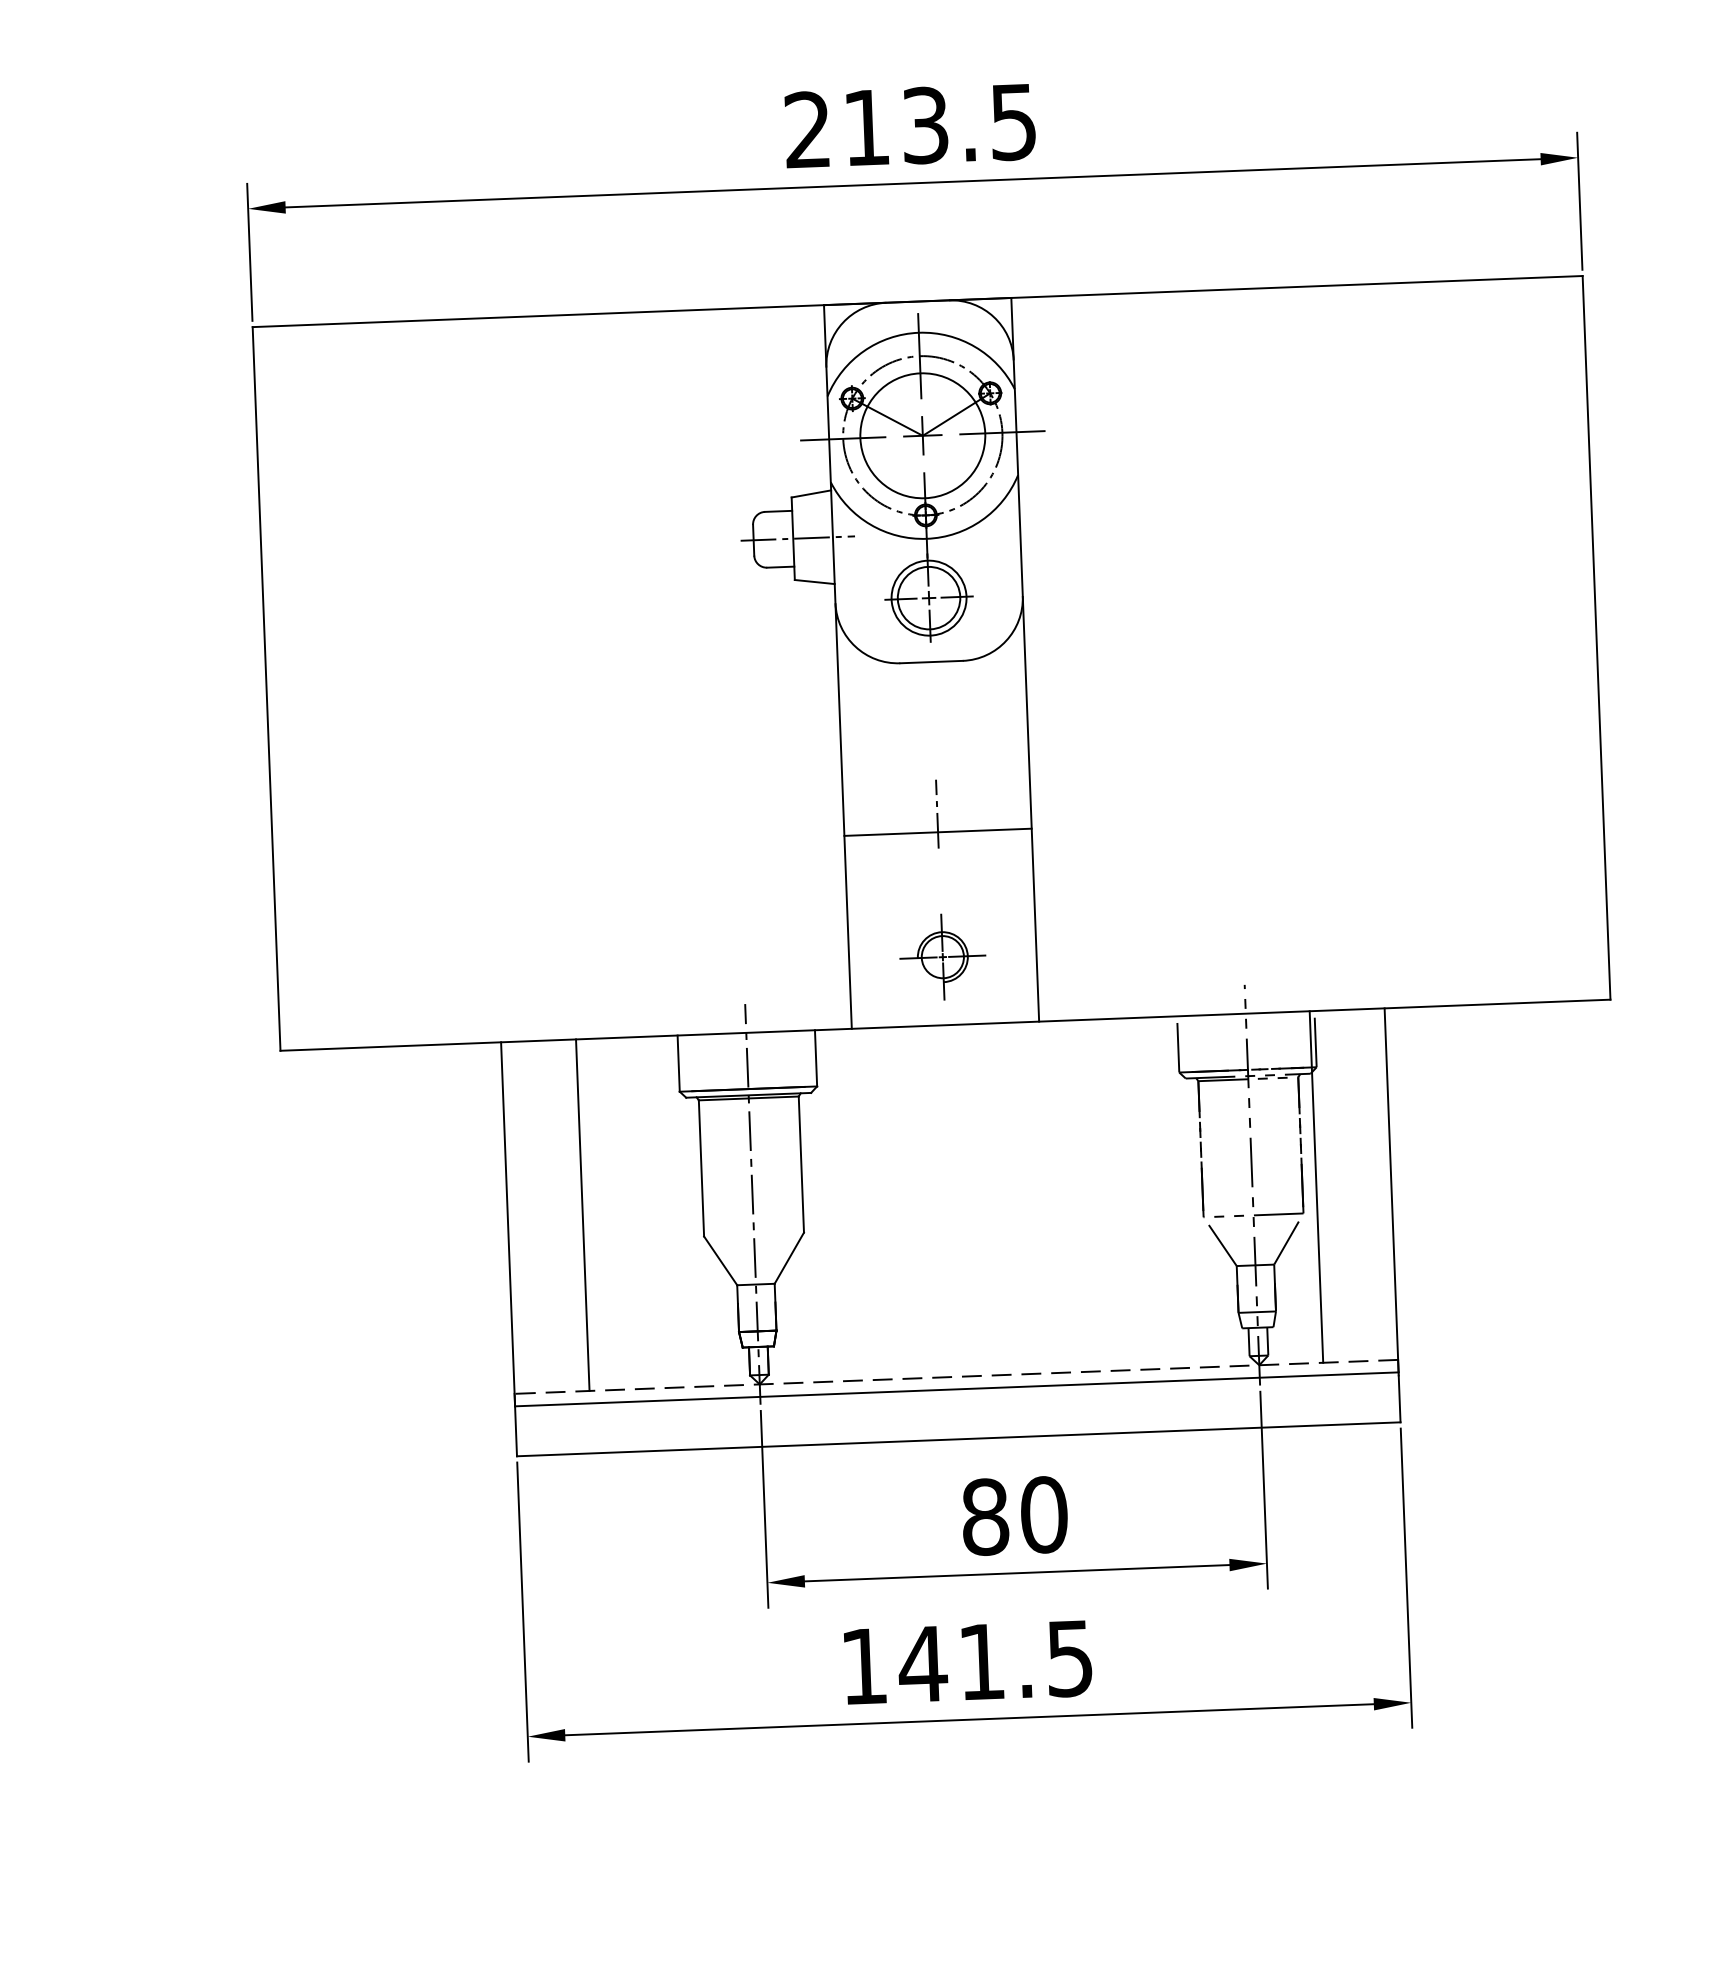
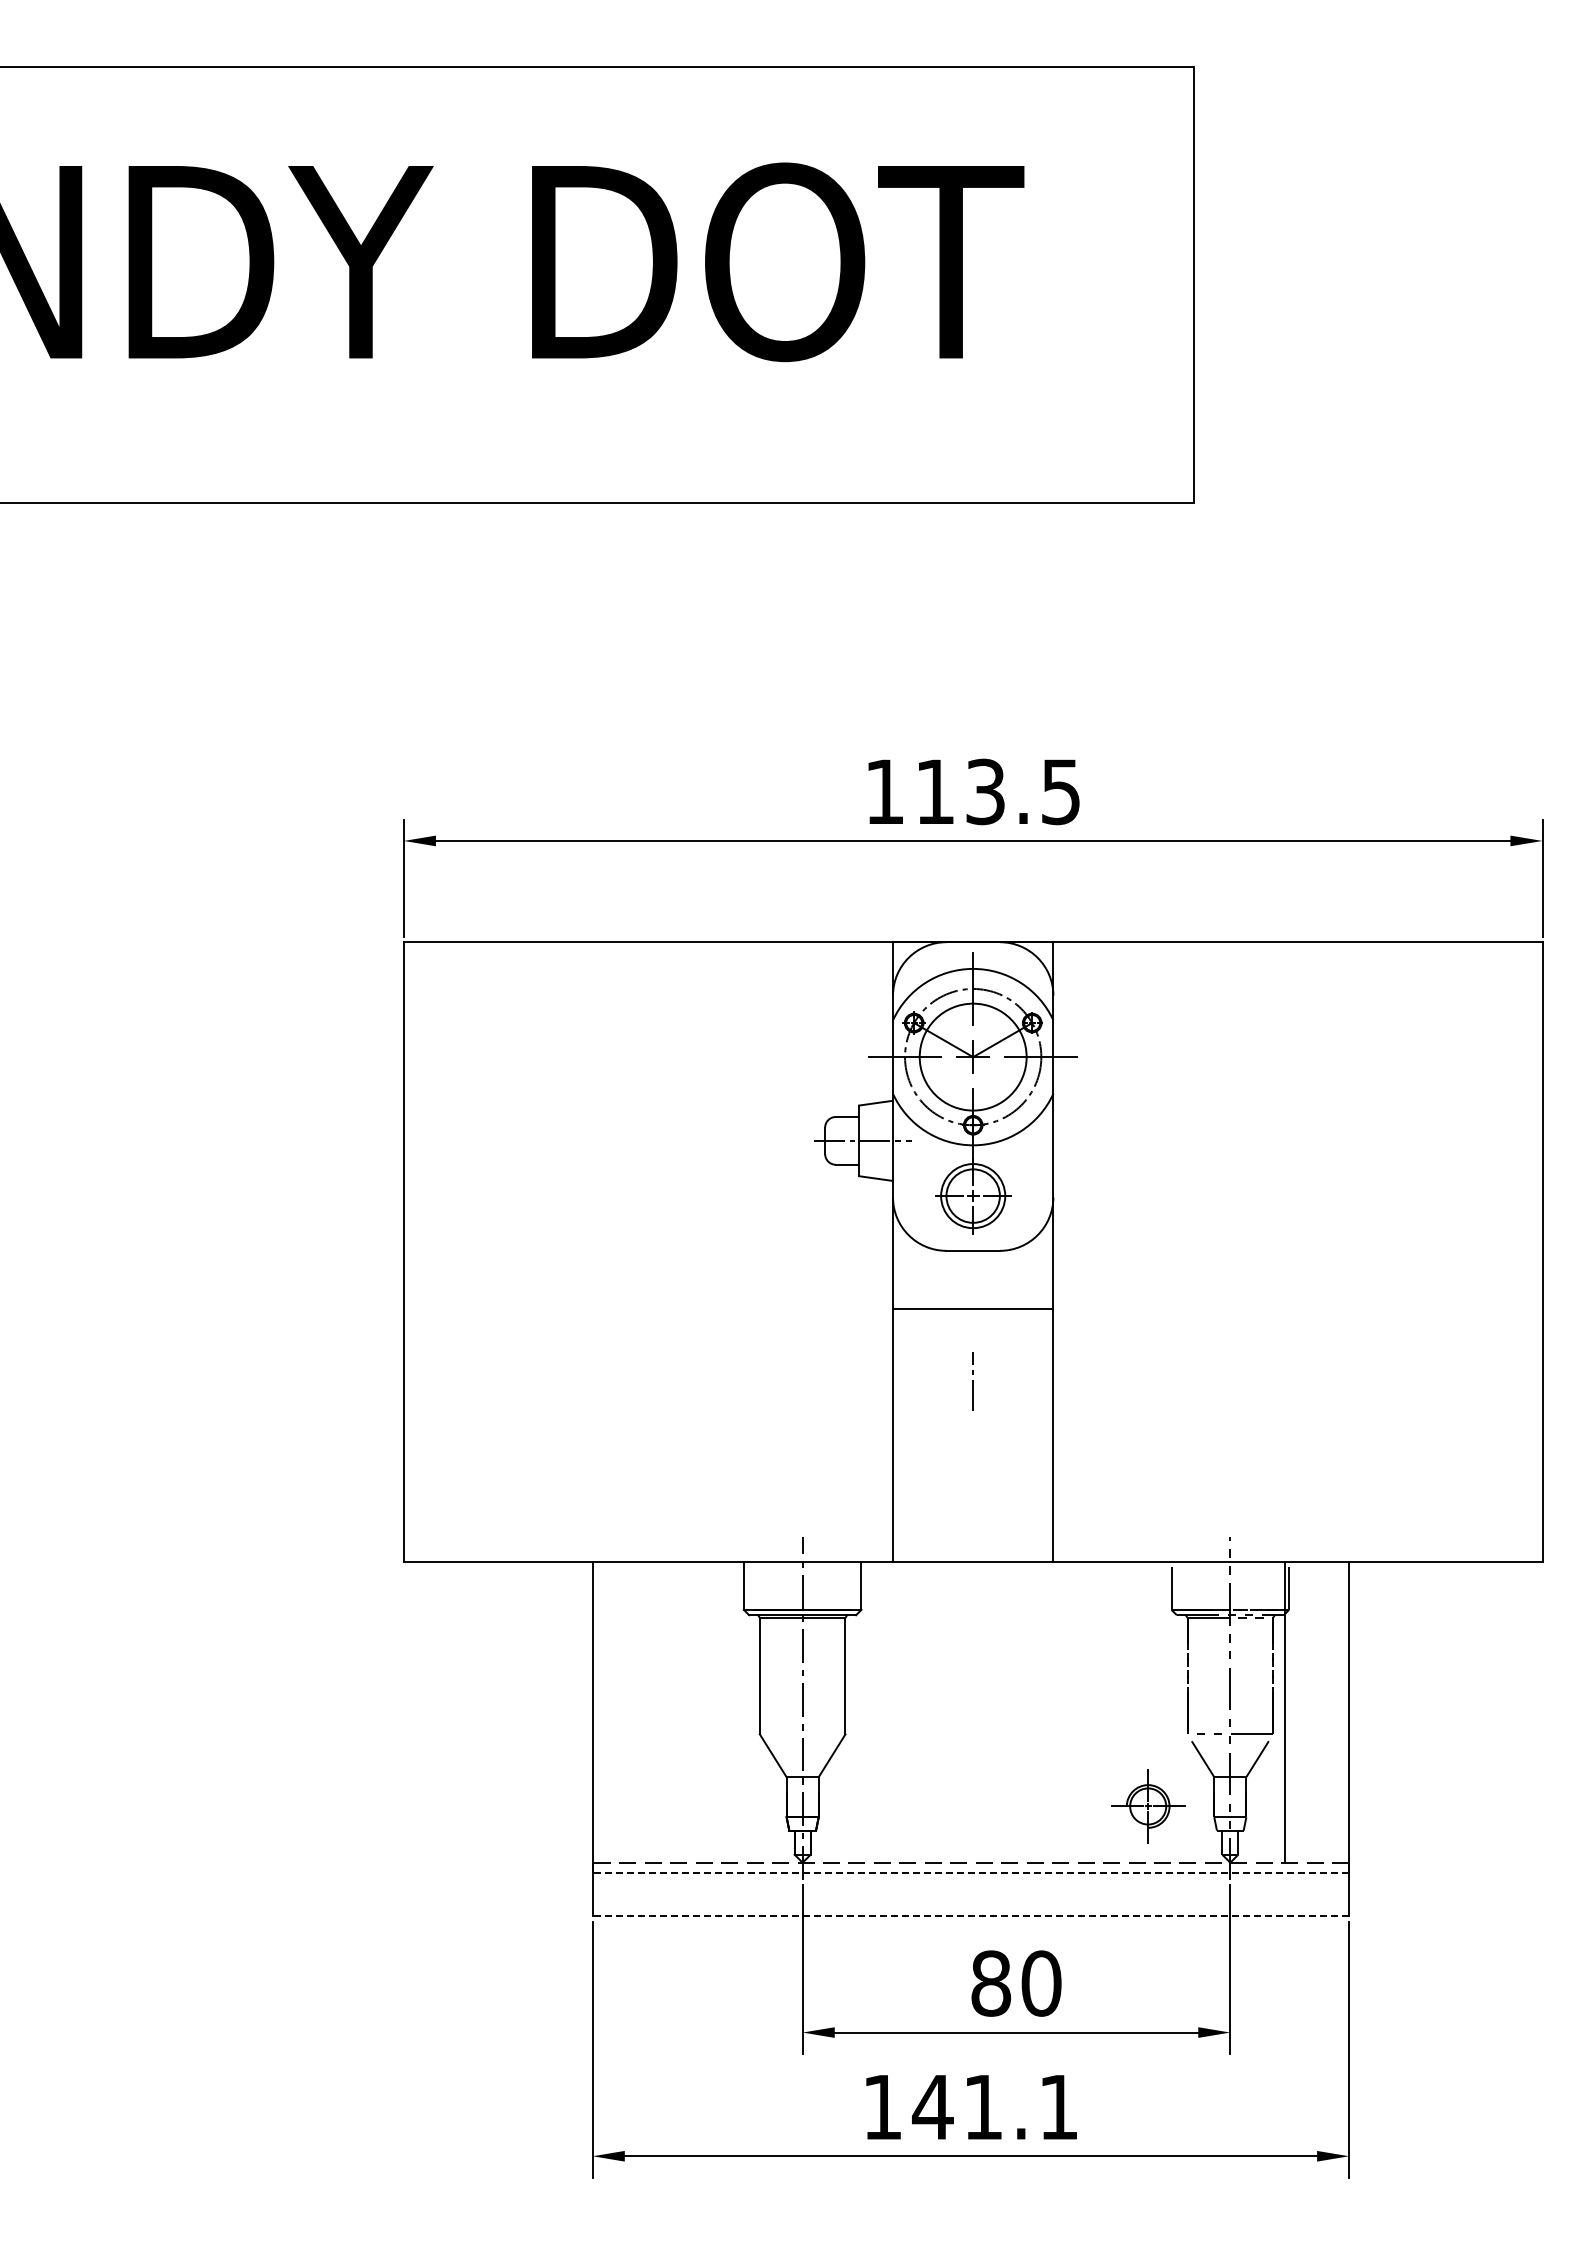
text: (806, 128) -> (883, 790), 213.5 -> 113.5
line: (938, 832) -> (973, 1308), moved
part: (943, 957) -> (1148, 1806), moved
line: (582, 1214) -> (656, 1711), removed
line: (956, 1389) -> (970, 1873), solid -> dashed
line: (958, 1439) -> (970, 1916), solid -> dashed
text: (1069, 1658) -> (1058, 2107), 141.5 -> 141.1

